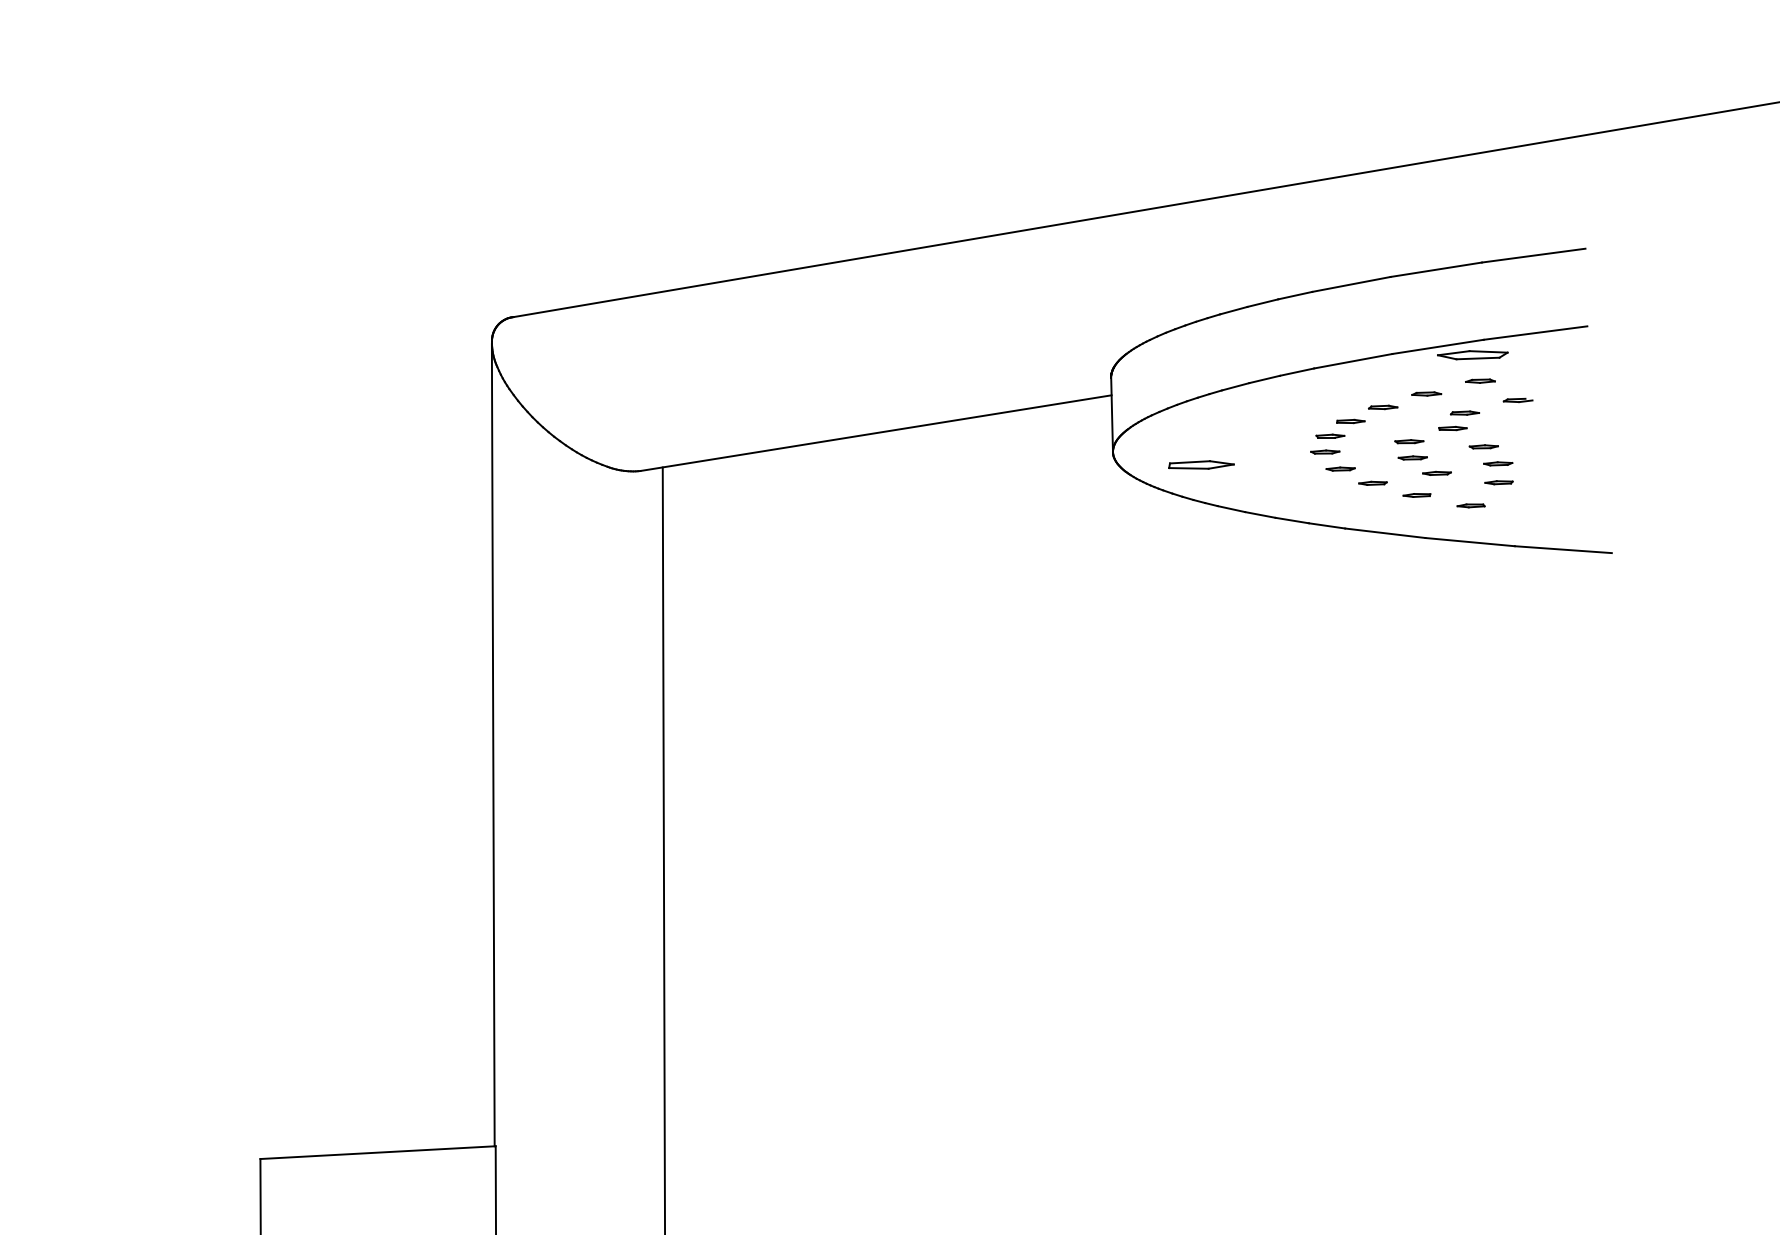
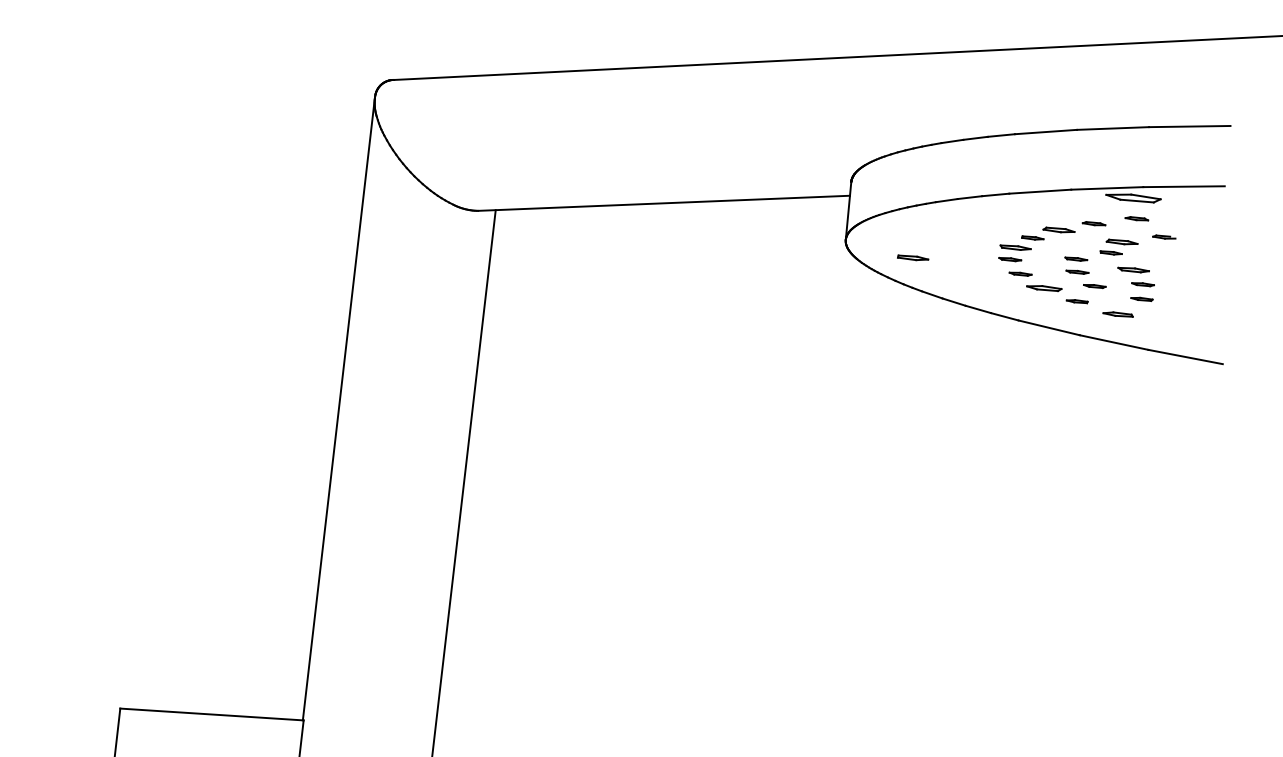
part: (1383, 407) -> (1059, 230), size x1.4
part: (1464, 412) -> (1121, 241), size x1.4
part: (1330, 435) -> (1015, 247), size x1.4
part: (1483, 446) -> (1133, 269), size x1.4
part: (1201, 464) -> (913, 257), size x0.6
part: (1372, 482) -> (1043, 287), size x1.6
part: (1470, 505) -> (1117, 314), size x1.4

